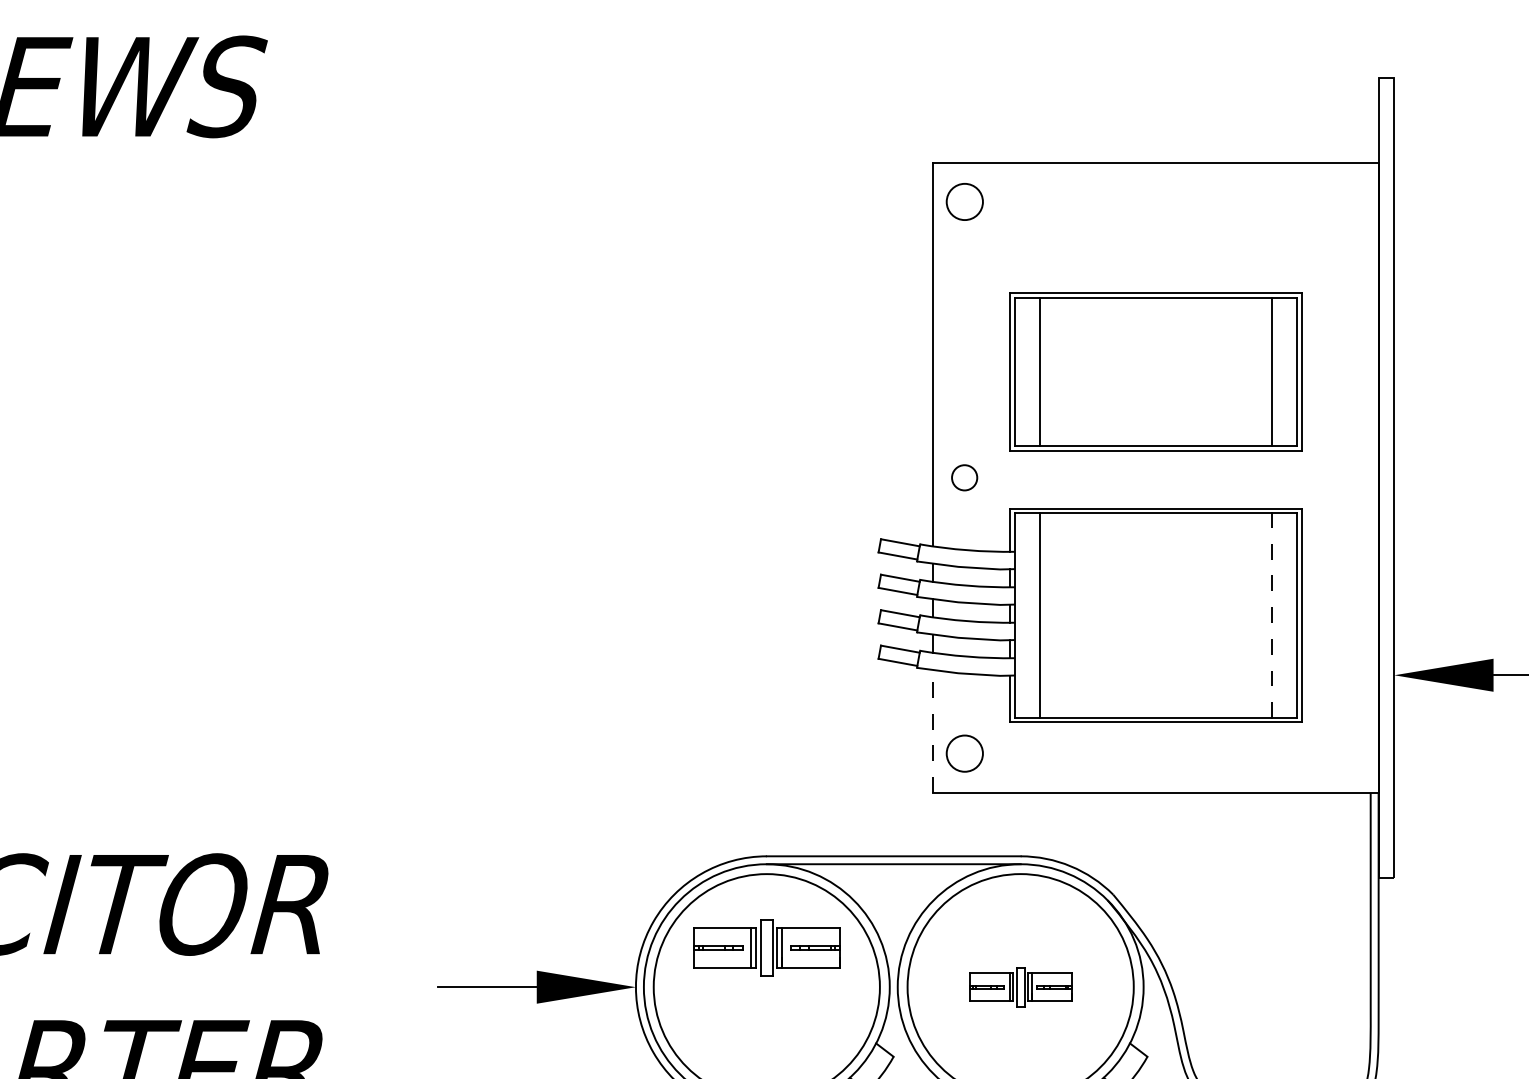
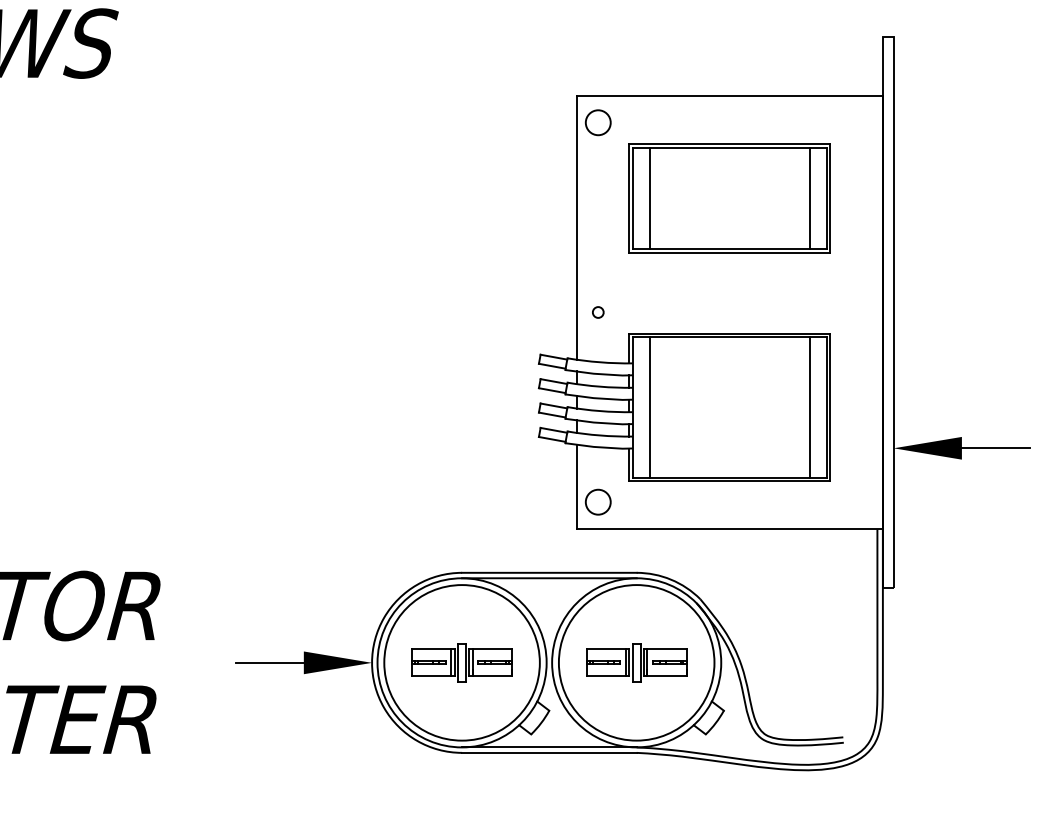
part: (1155, 371) -> (729, 198), moved
circle: (965, 477) -> (598, 312), size x0.62
line: (1271, 614) -> (809, 406), dashed -> solid
line: (933, 730) -> (576, 486), dashed -> solid
part: (765, 947) -> (461, 662), moved
part: (1020, 986) -> (636, 662), size x1.43

